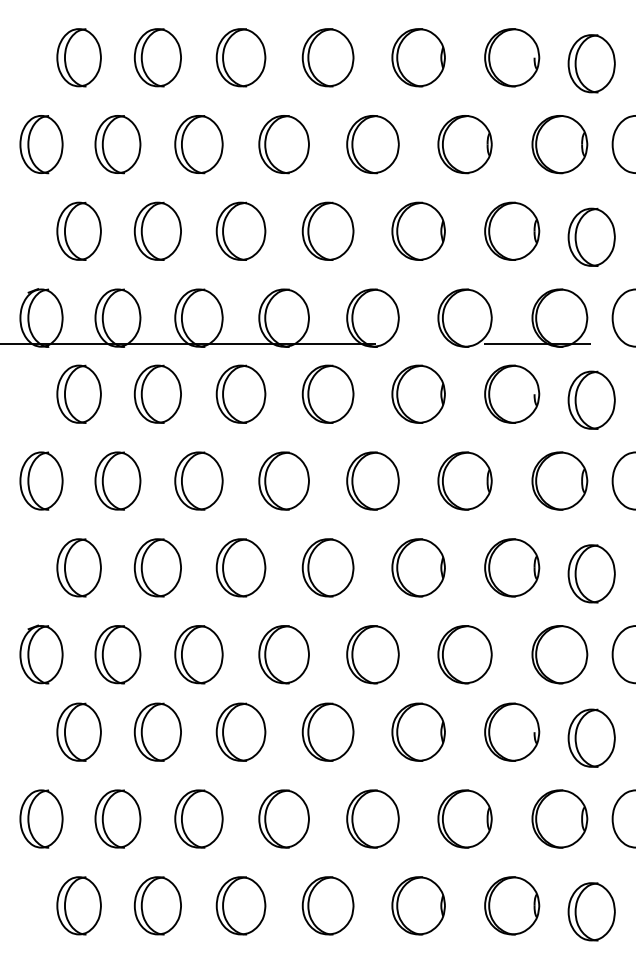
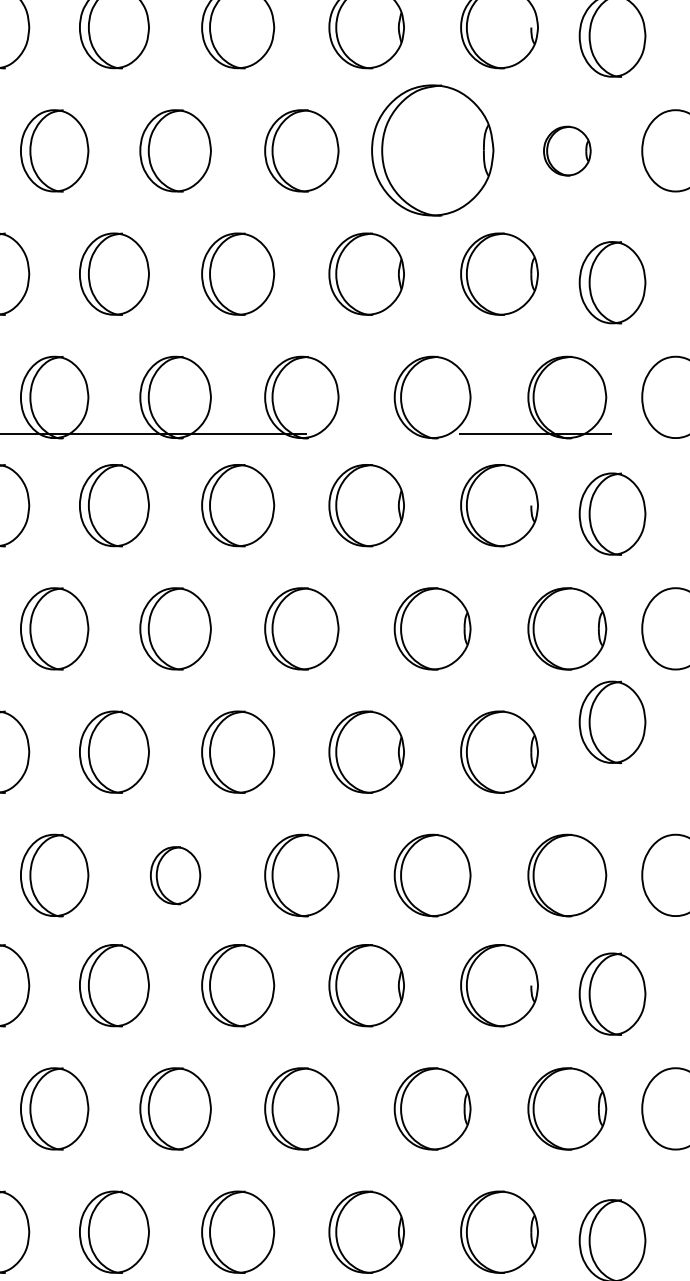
part: (464, 144) -> (431, 150), size x1.6
part: (559, 144) -> (566, 150), size x0.6
part: (591, 573) -> (612, 721), moved
part: (283, 654) -> (174, 875), size x0.7

